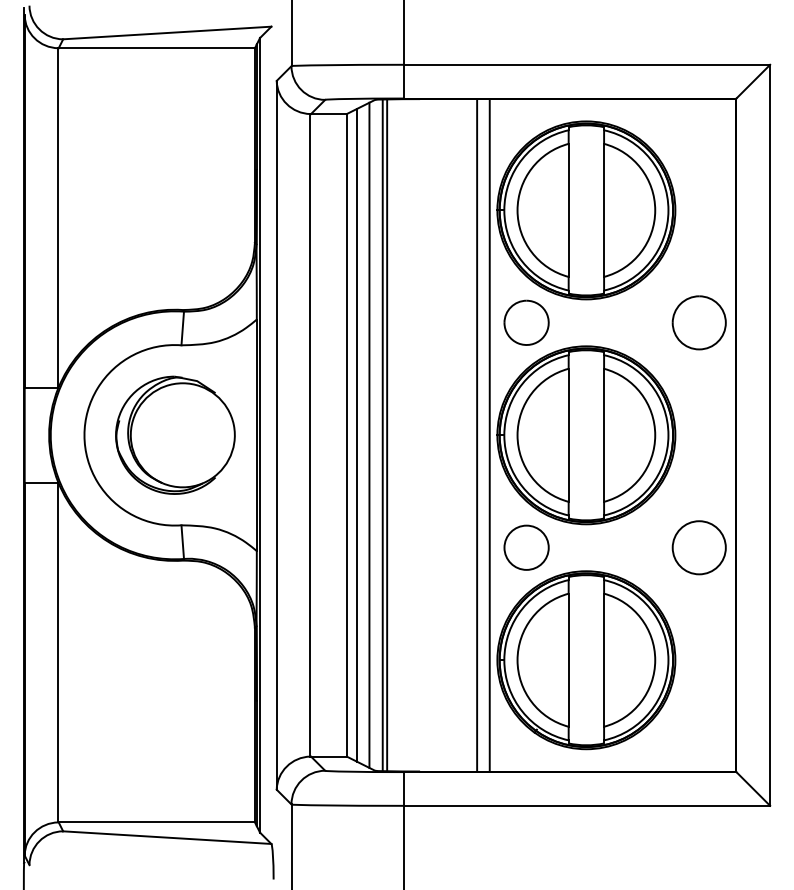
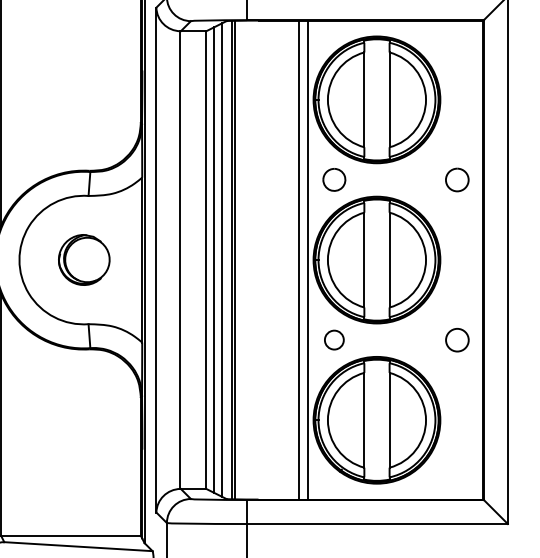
part: (526, 322) -> (334, 179), size x0.7
part: (698, 322) -> (456, 179), size x0.6
part: (175, 434) -> (84, 259), size x0.6
circle: (526, 547) -> (334, 339), size x0.6
circle: (698, 547) -> (456, 339), size x0.6

